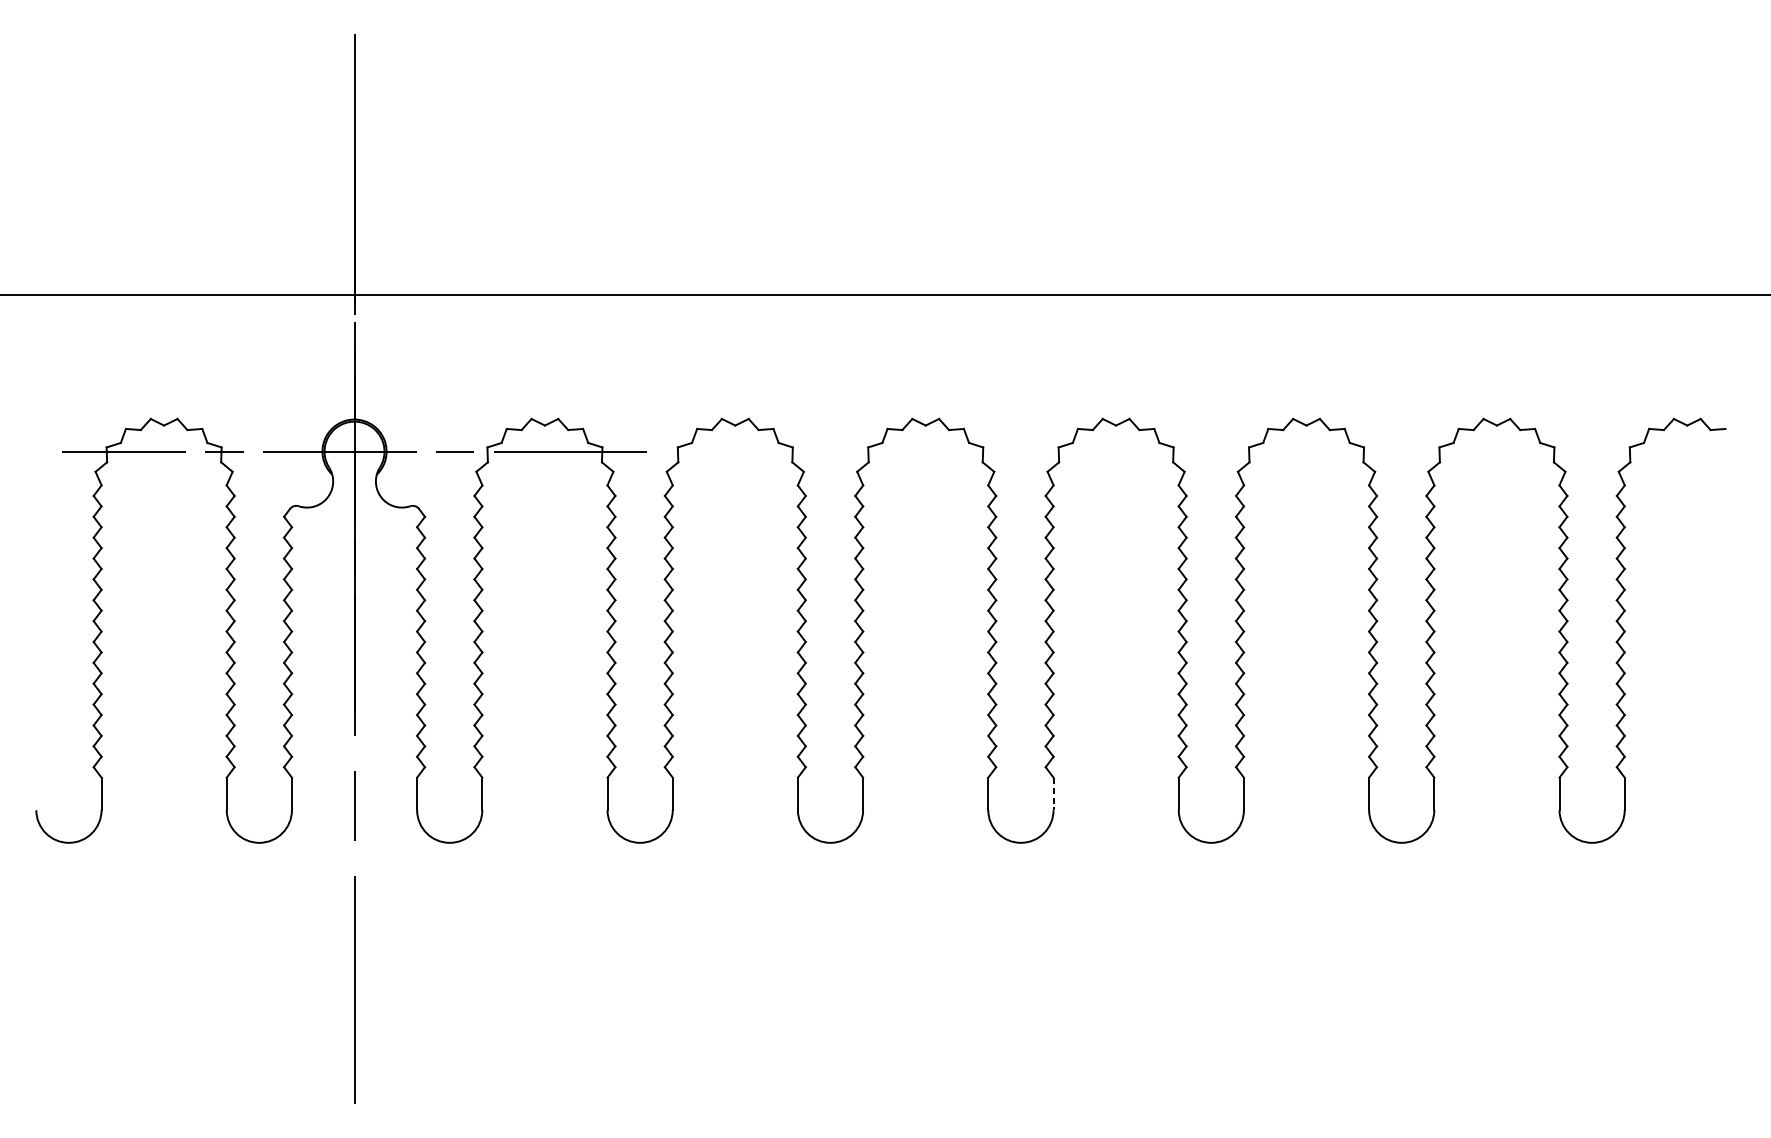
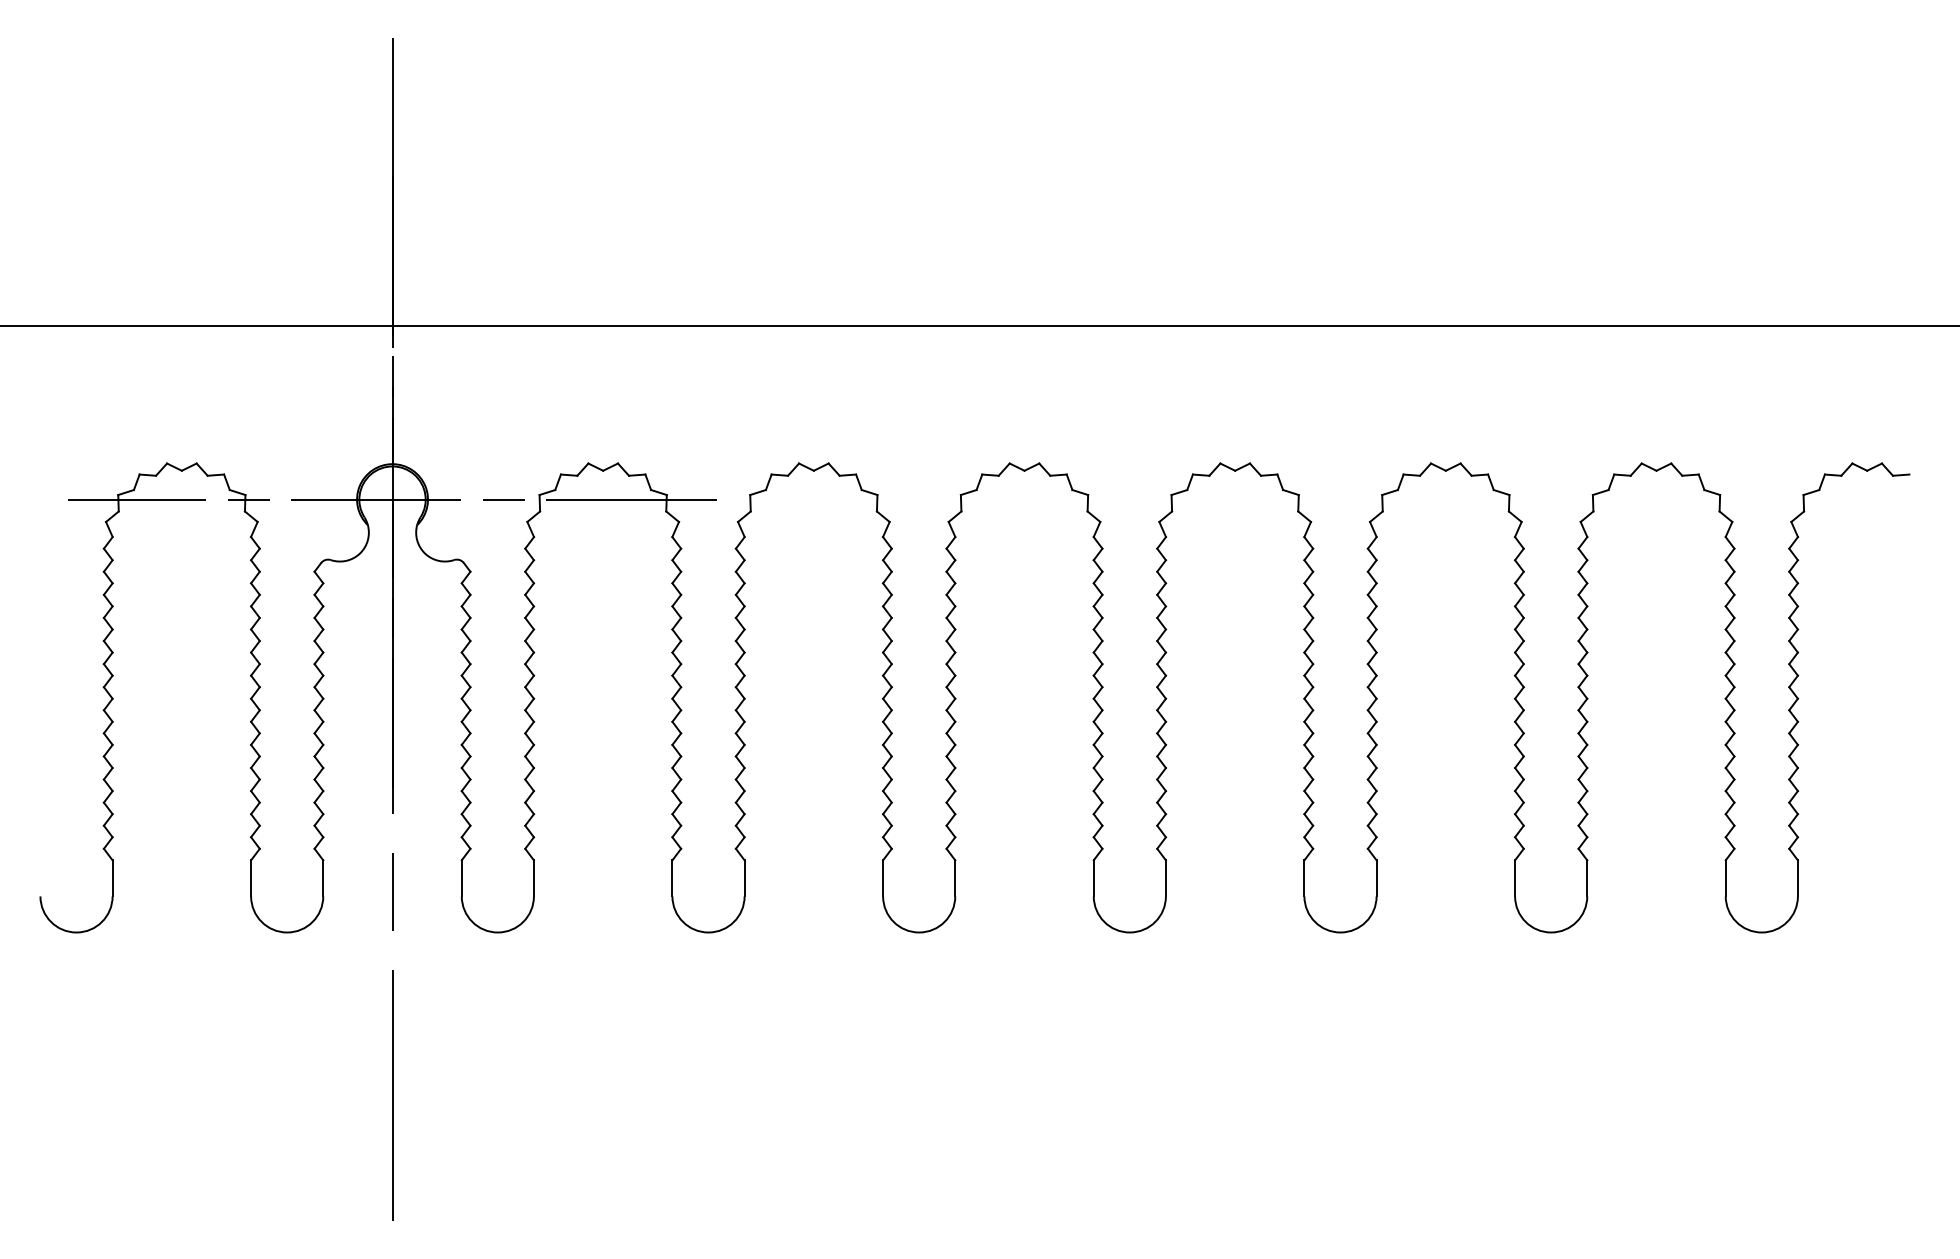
line: (1053, 794) -> (1165, 878), dashed -> solid

